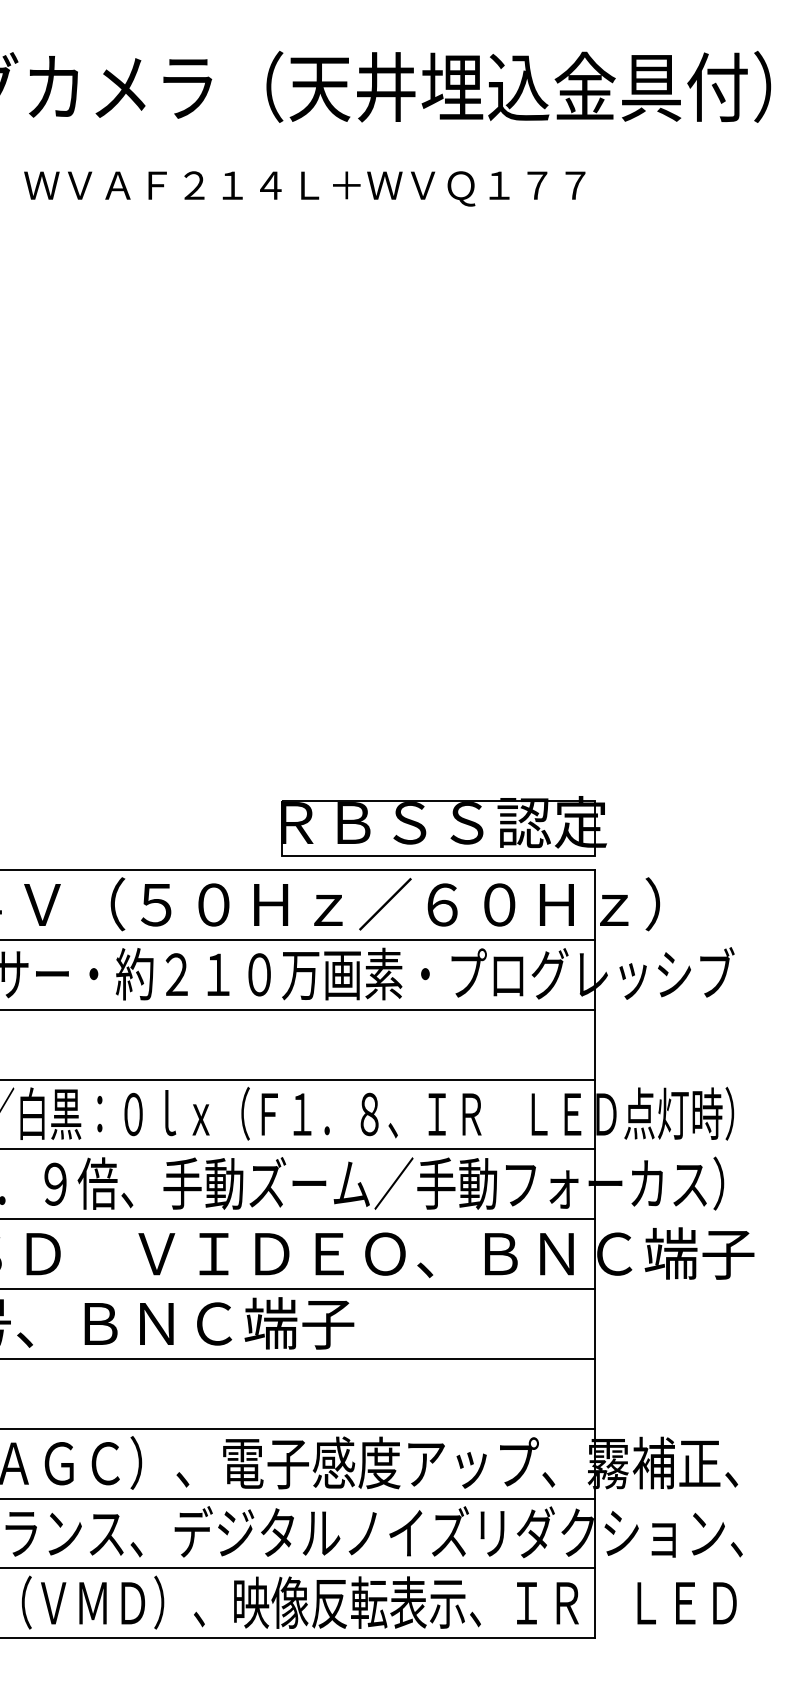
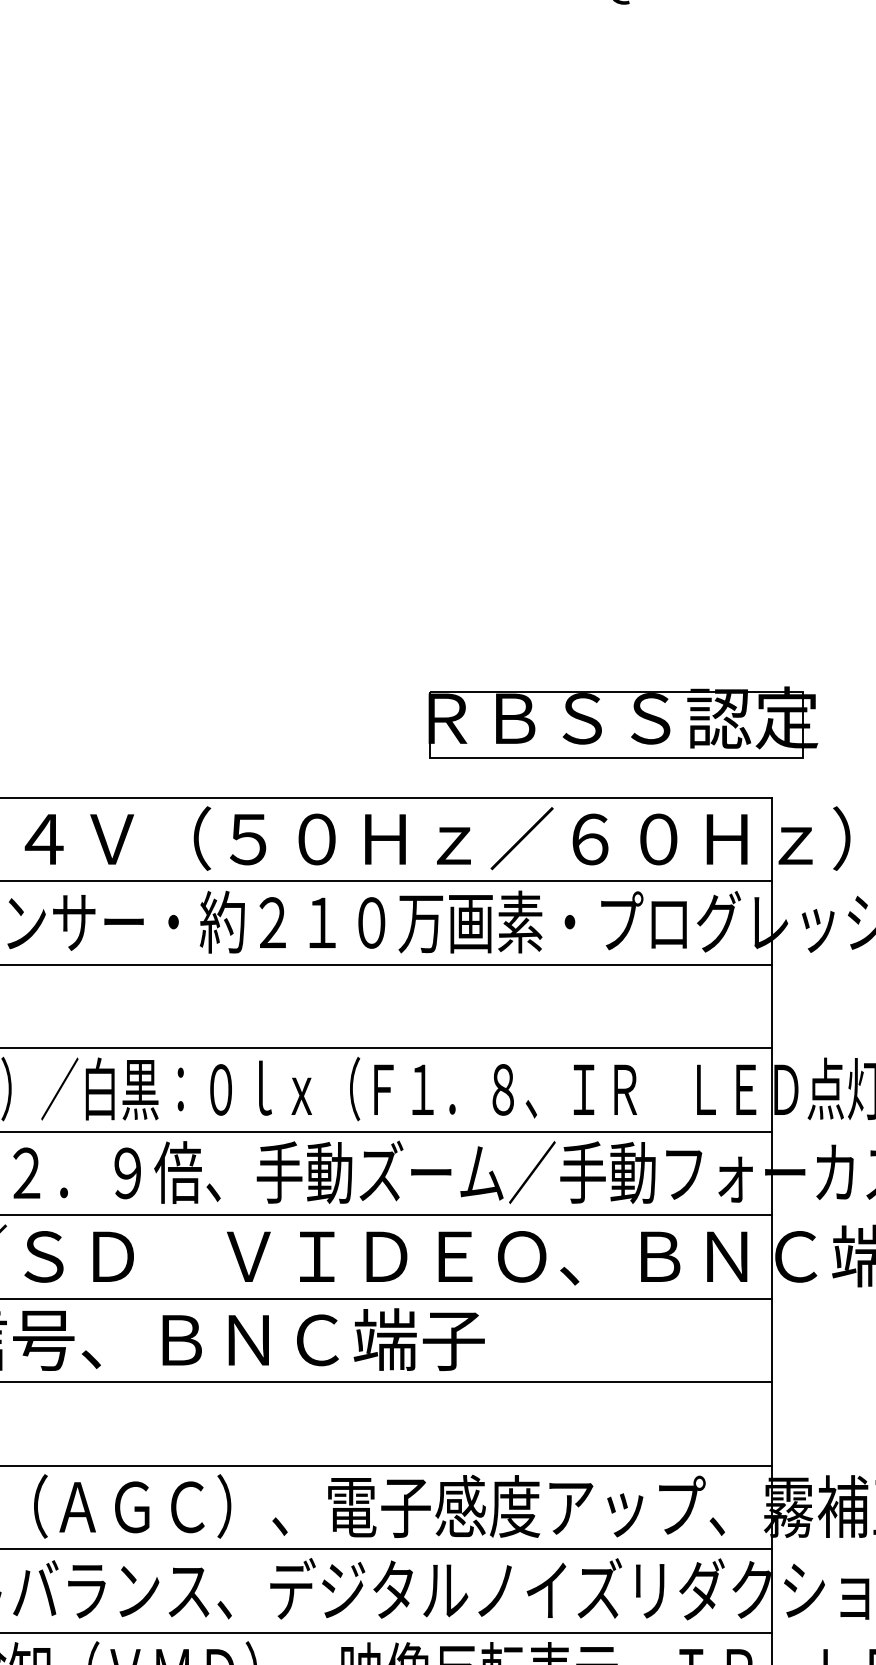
part: (443, 826) -> (622, 722), moved

